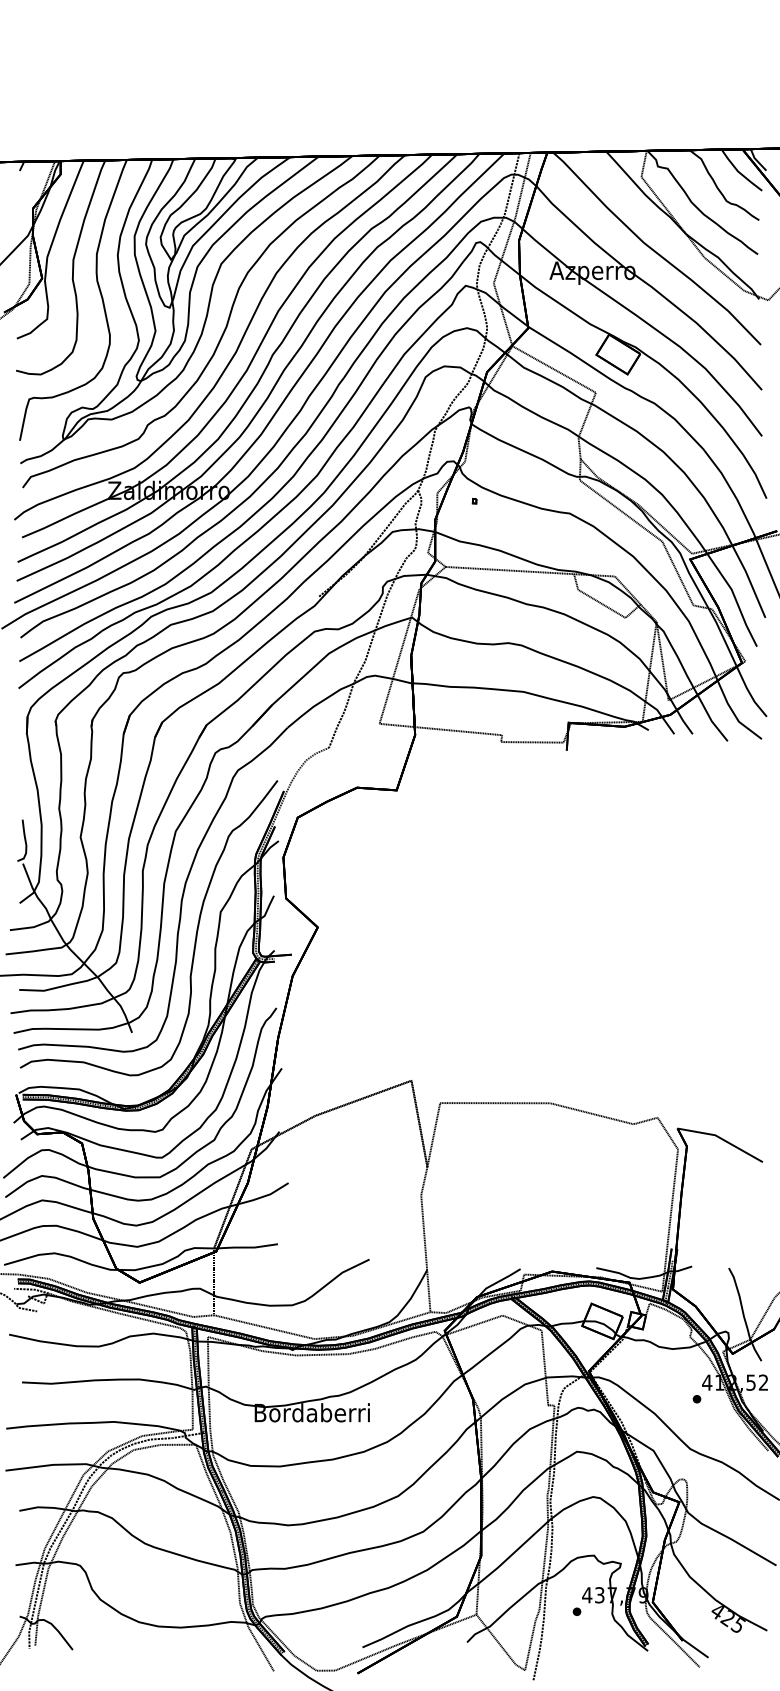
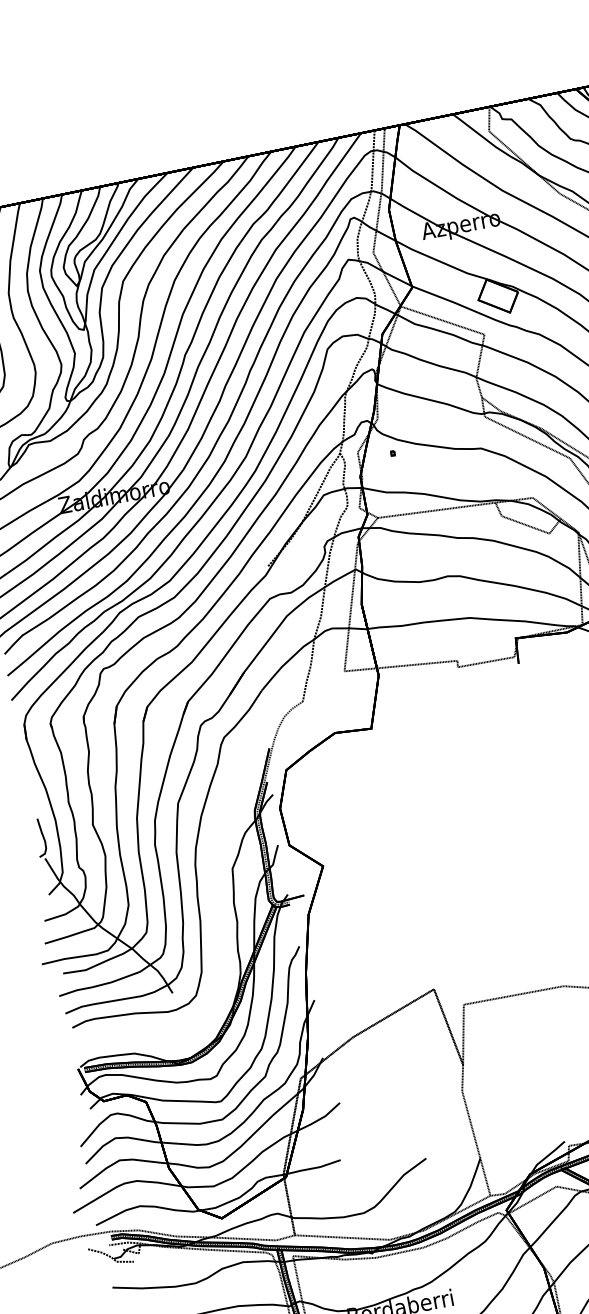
curve: (195, 934) -> (213, 893), removed

